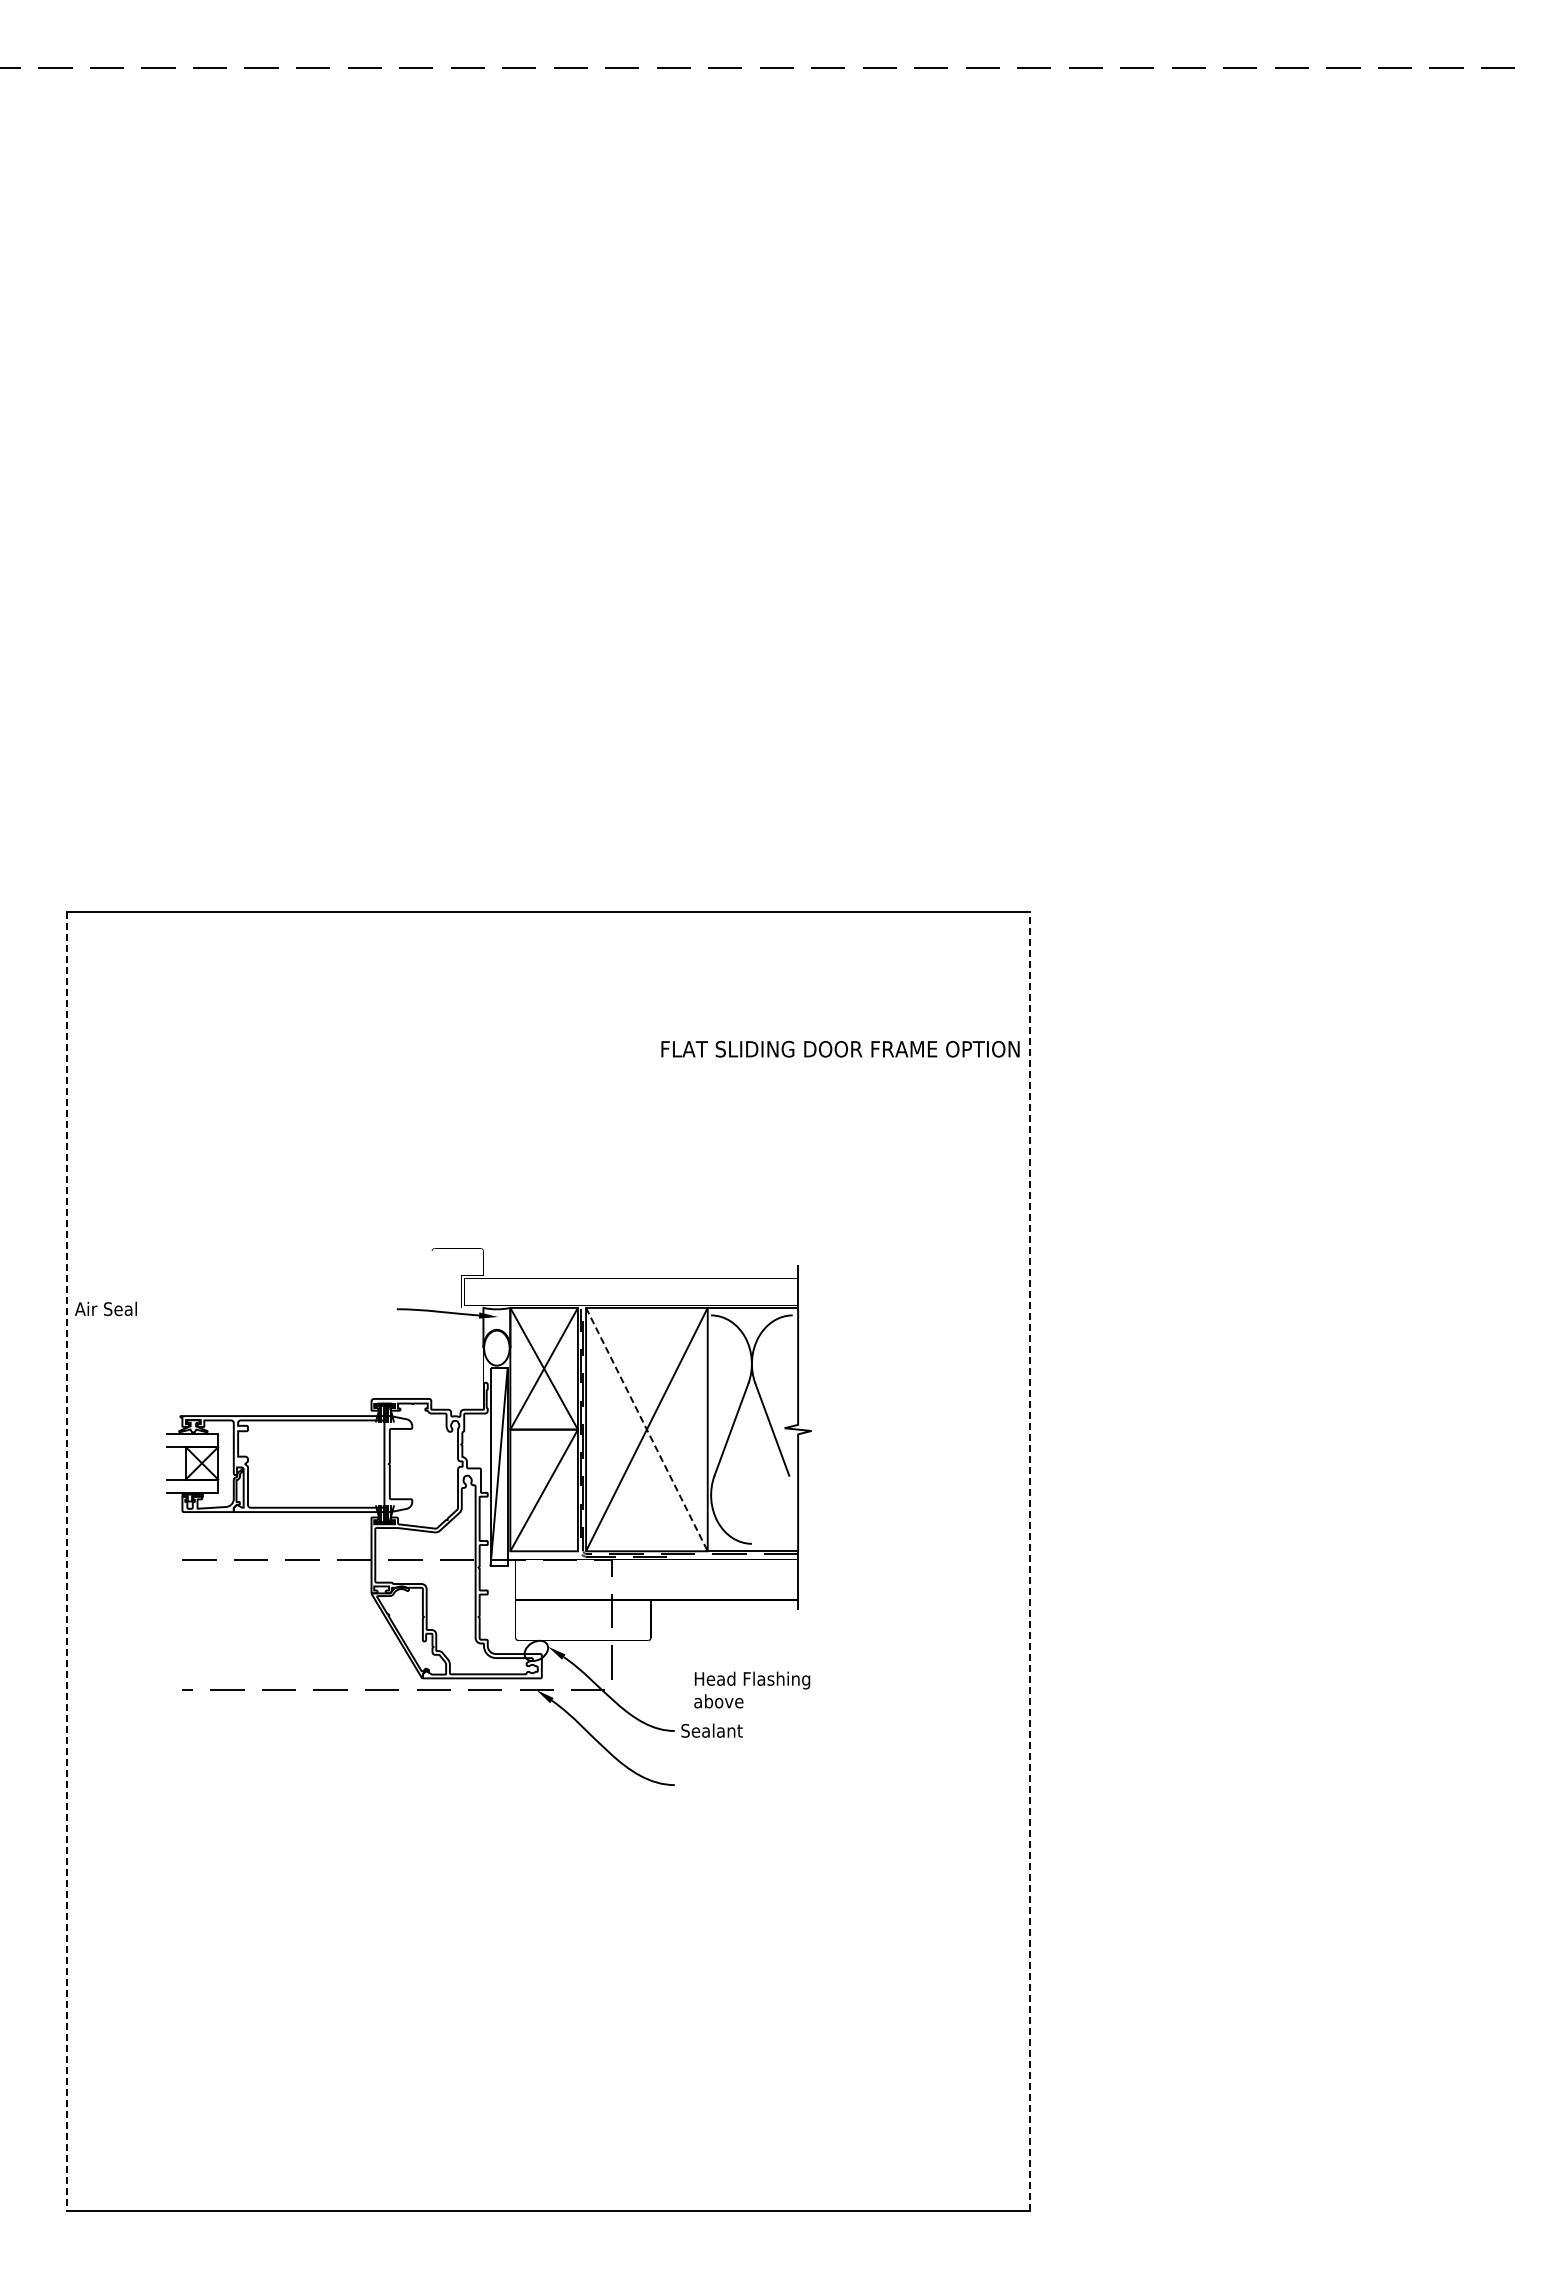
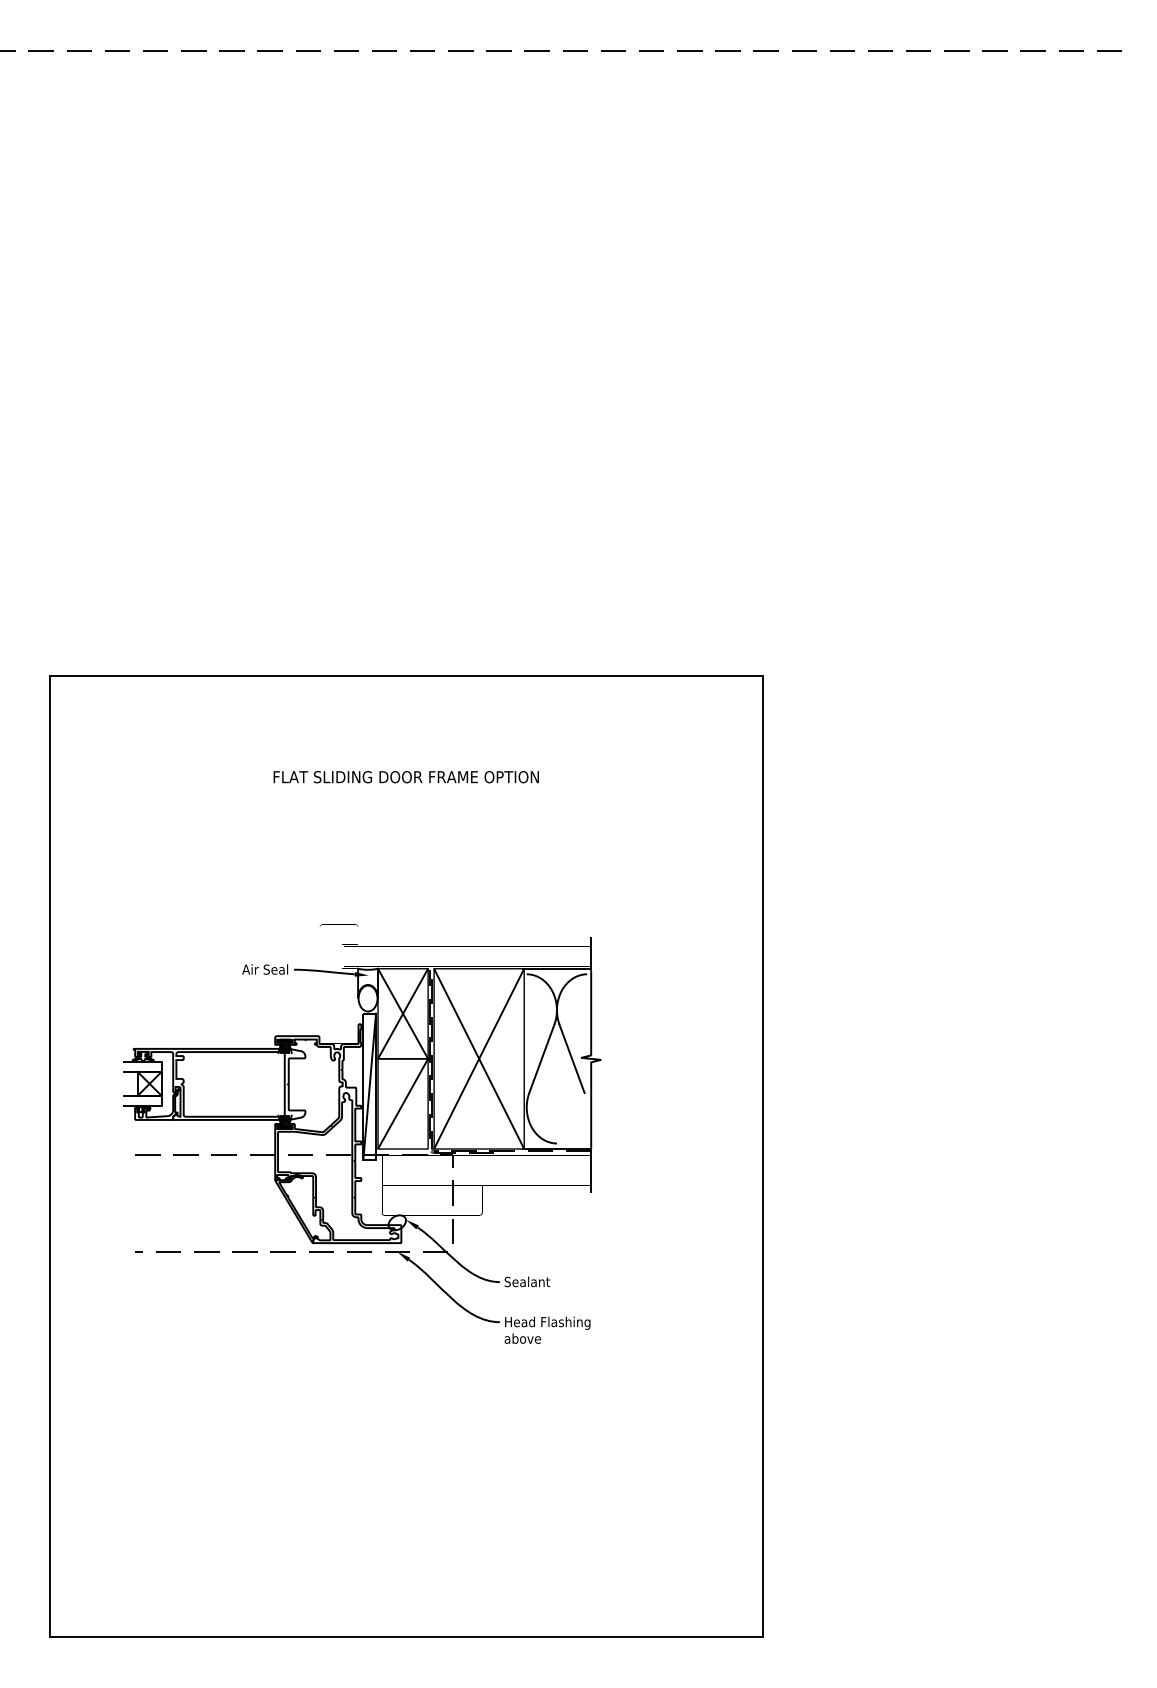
text: (840, 1049) -> (406, 777), moved
text: (105, 1308) -> (264, 969), moved
line: (647, 1430) -> (479, 1059), dashed -> solid
line: (1029, 1560) -> (762, 1155), dashed -> solid
line: (67, 1561) -> (50, 1156), dashed -> solid
text: (752, 1689) -> (547, 1329), moved

